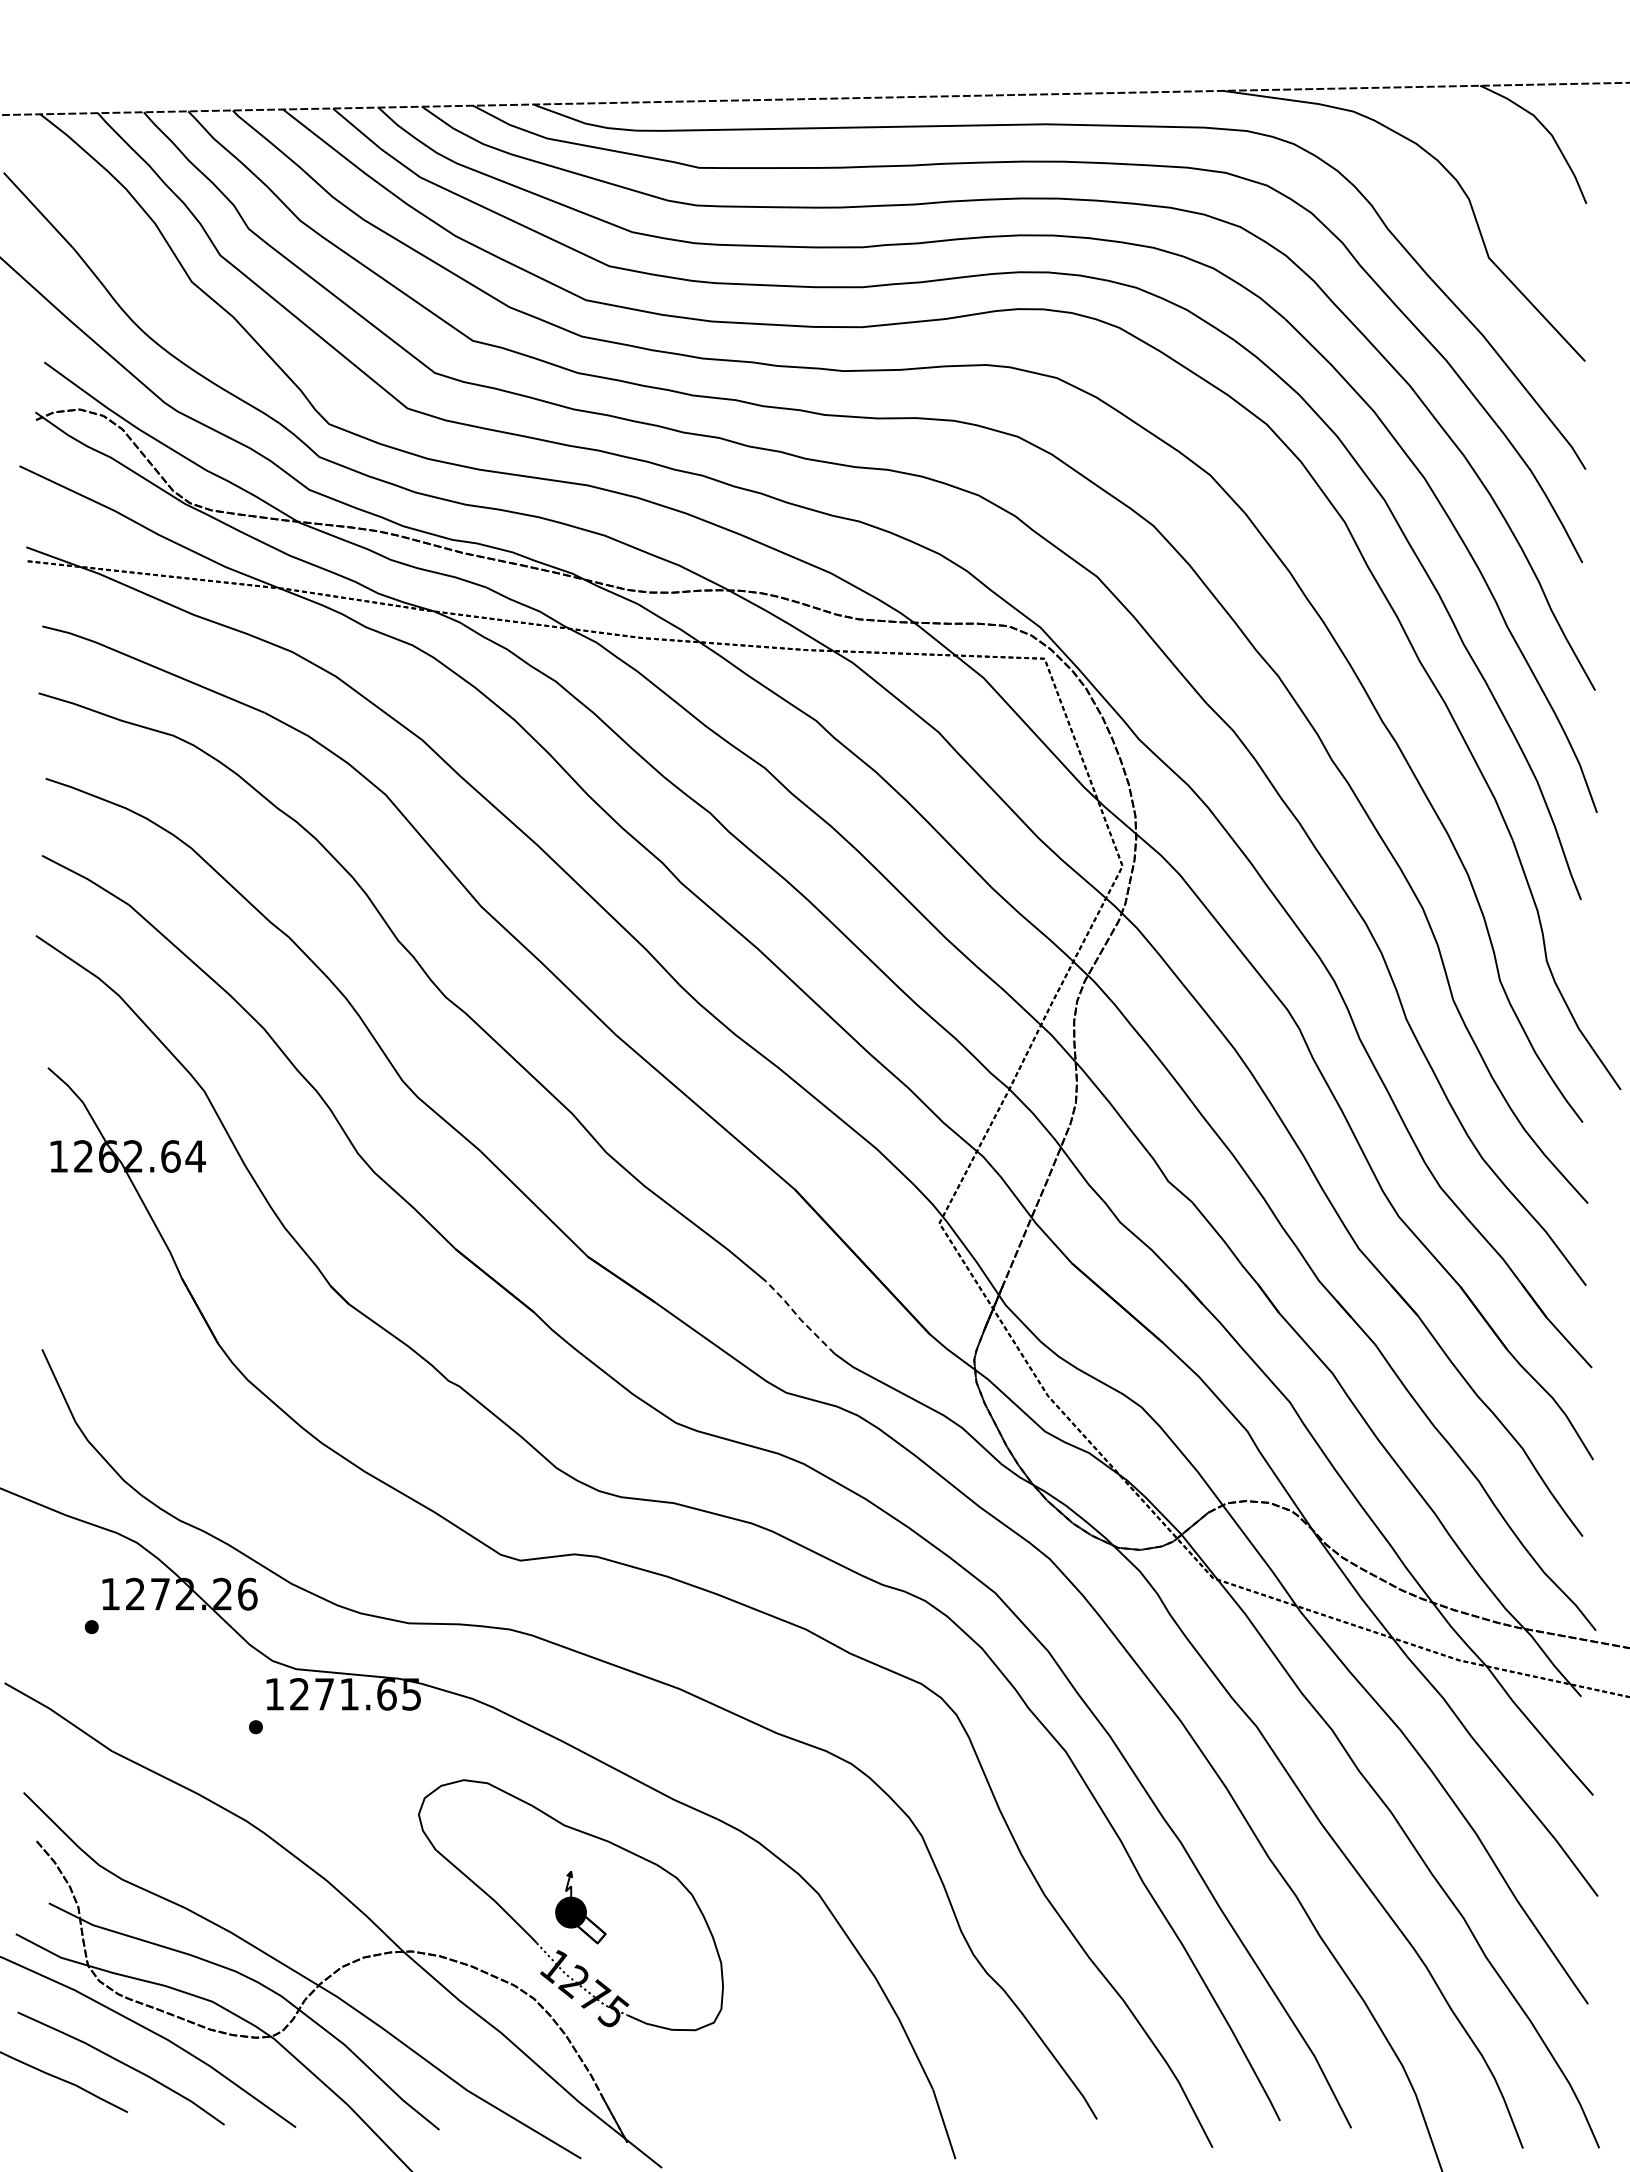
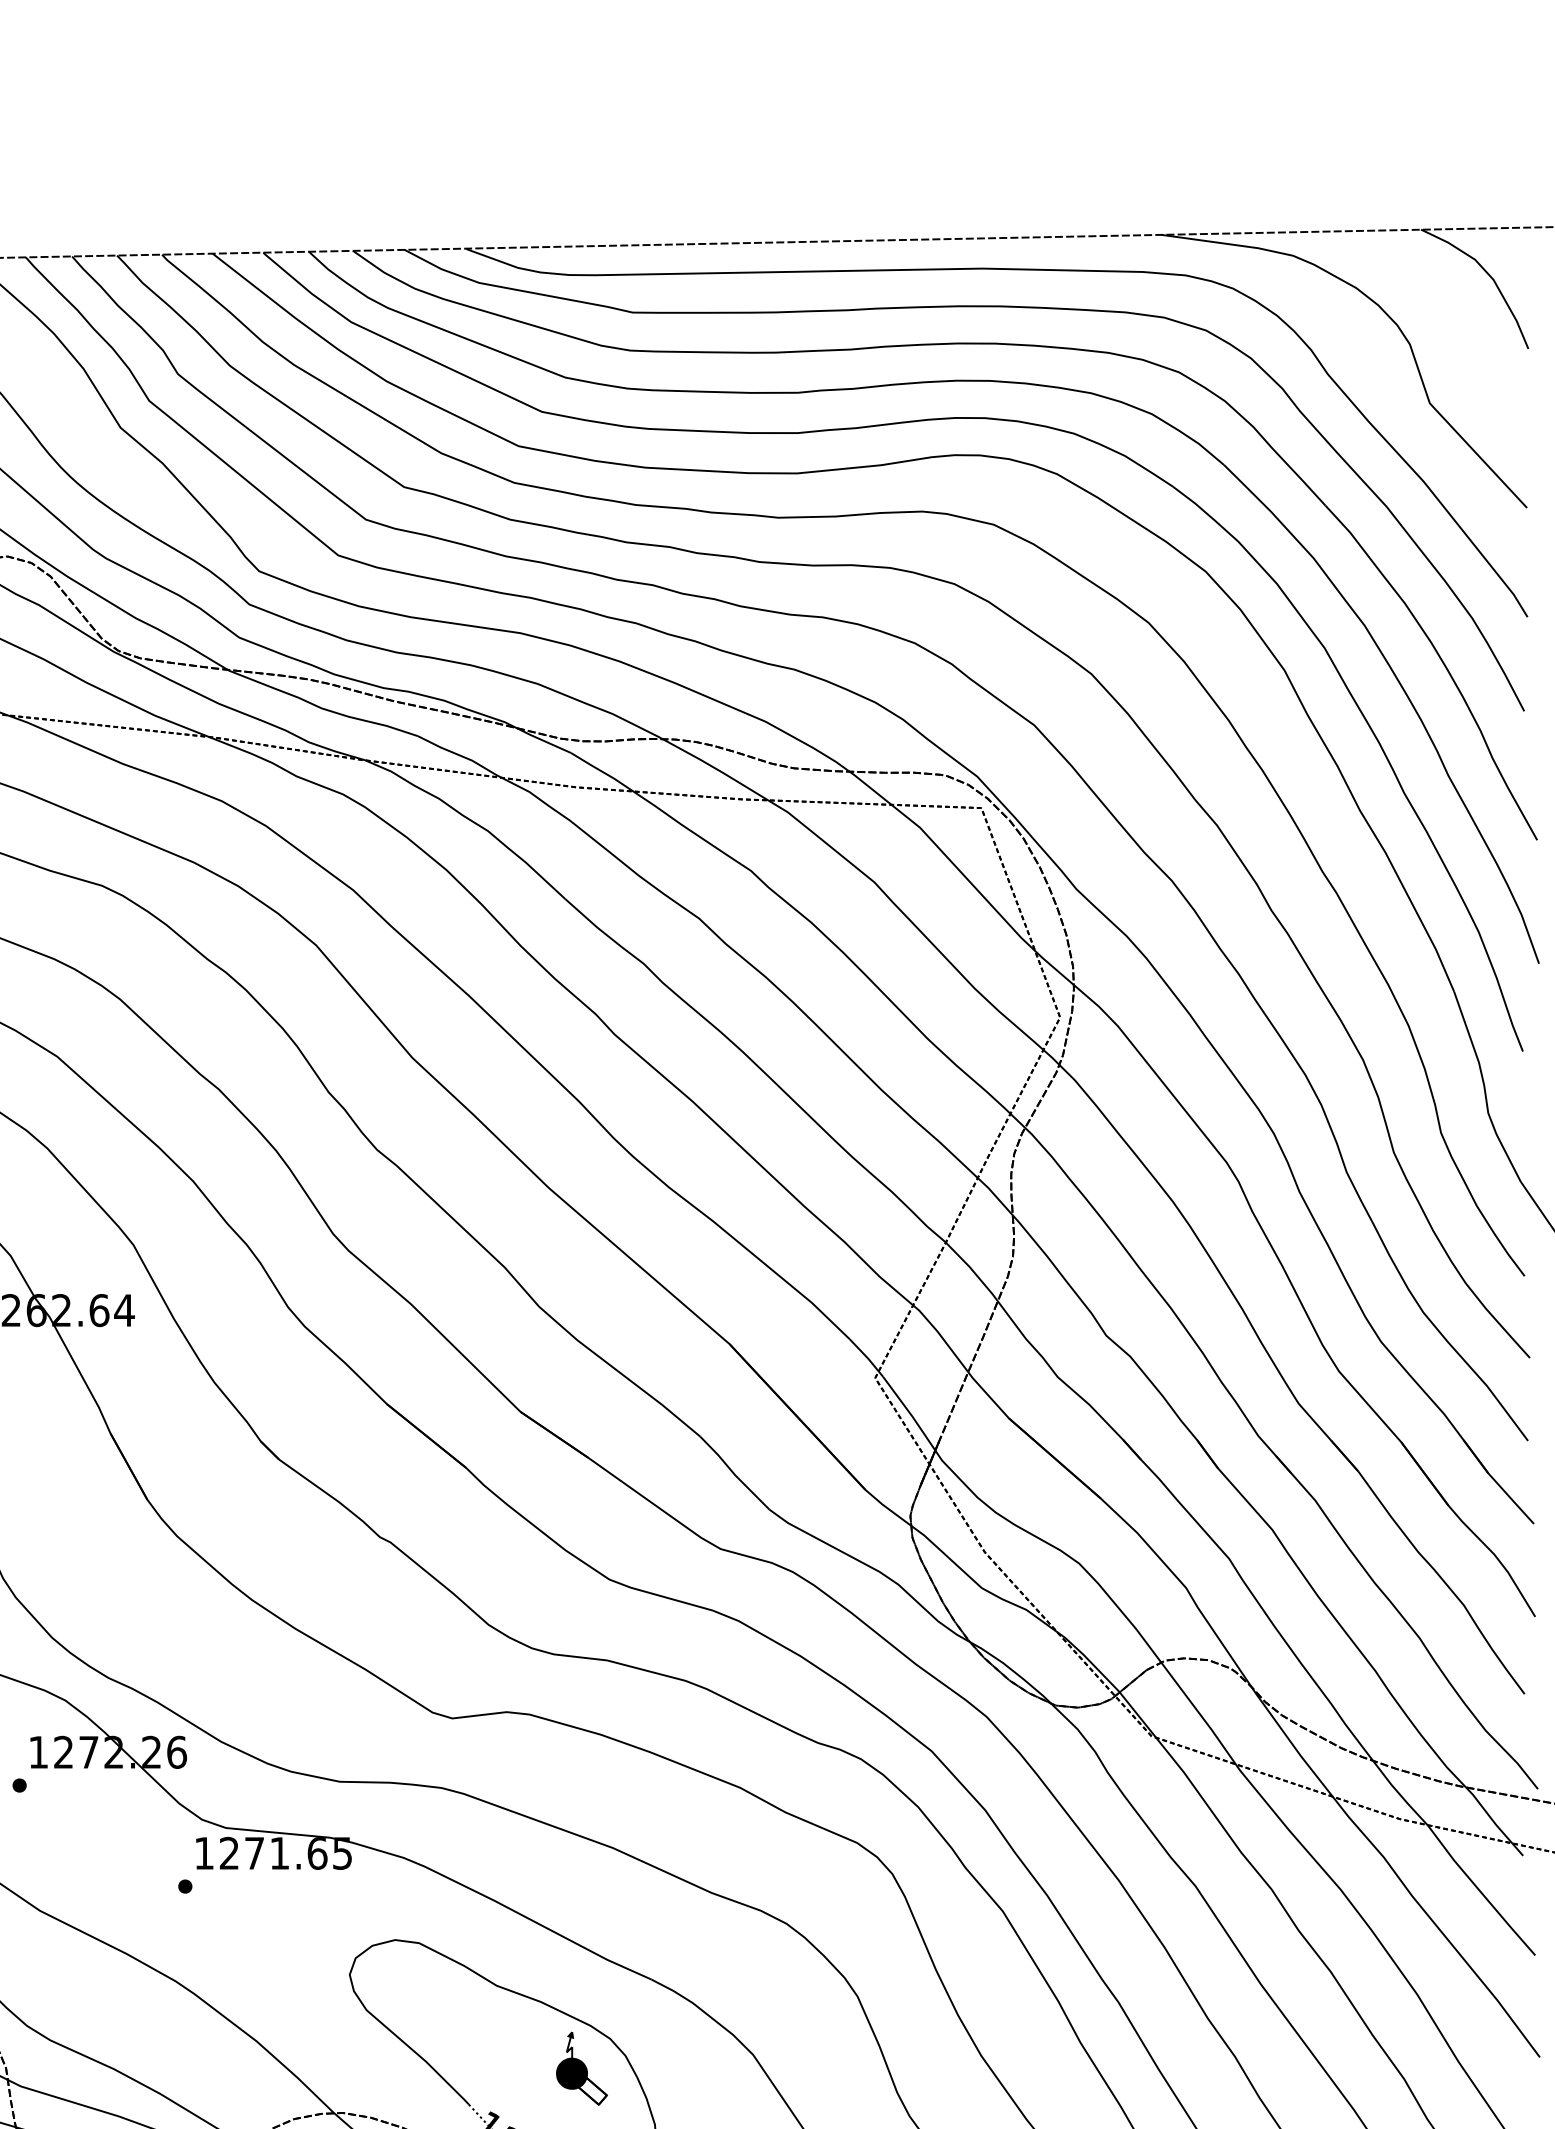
line: (799, 1318) -> (733, 1474), dashed -> solid
part: (580, 1907) -> (581, 2068), moved

